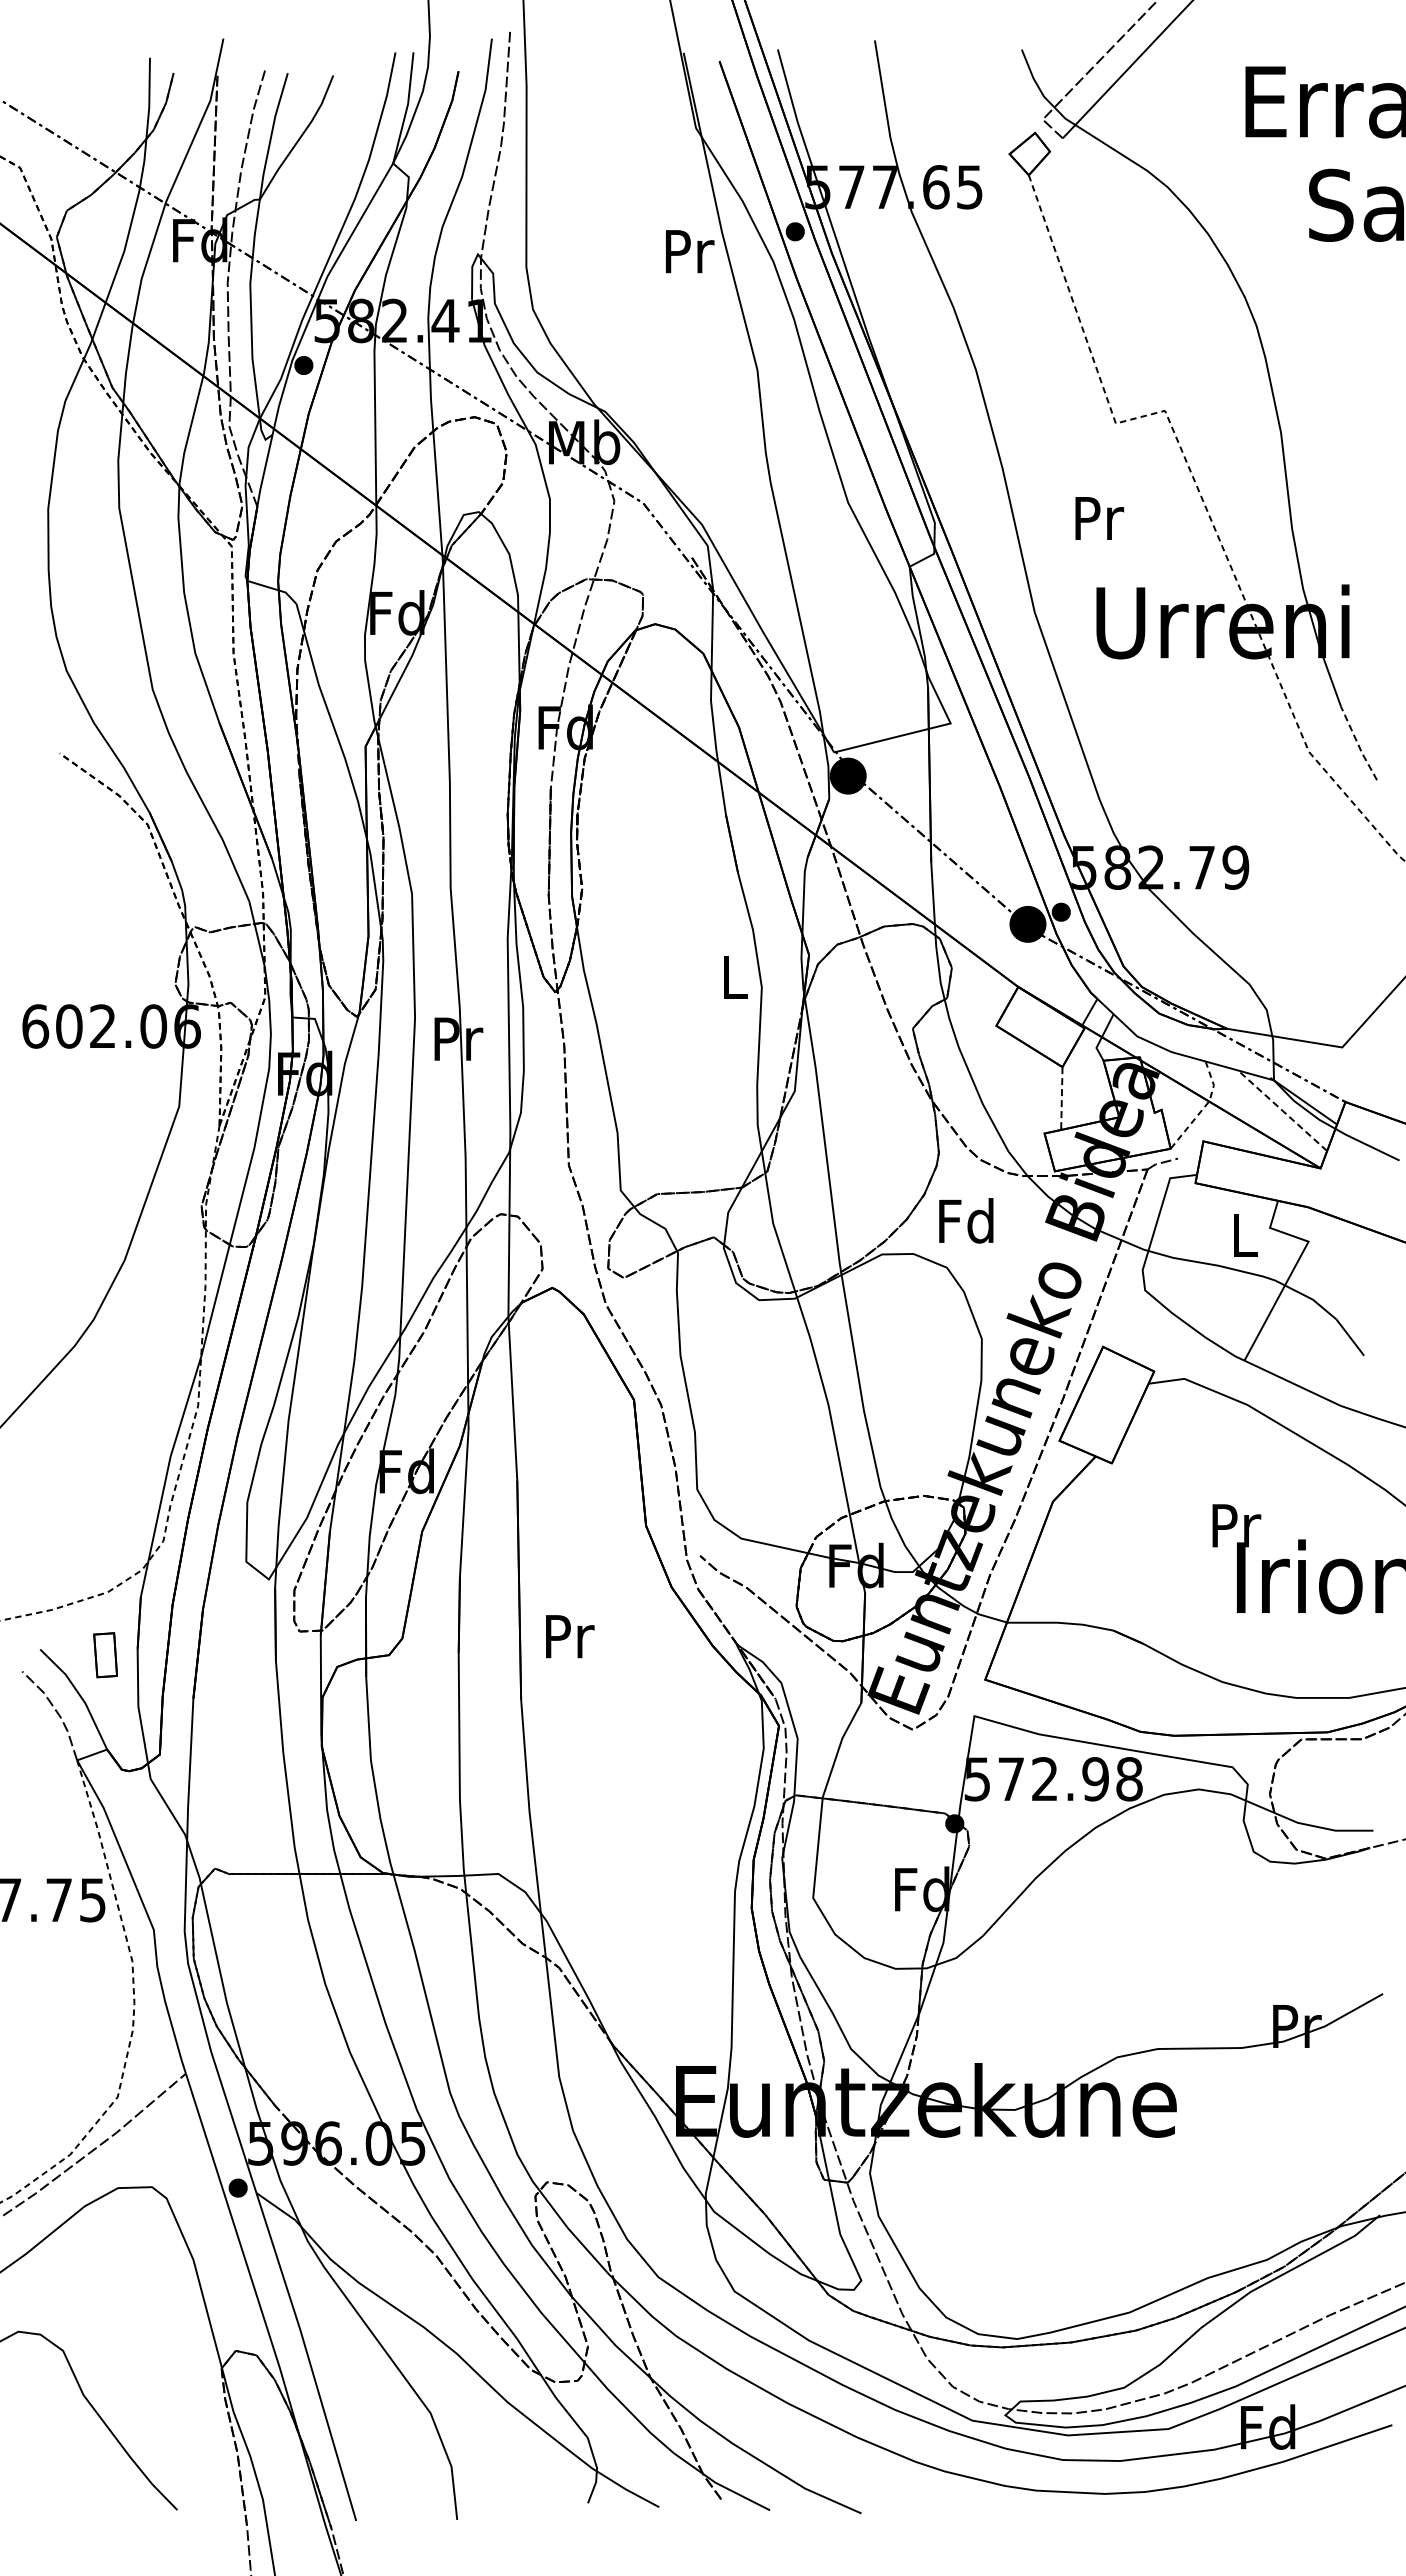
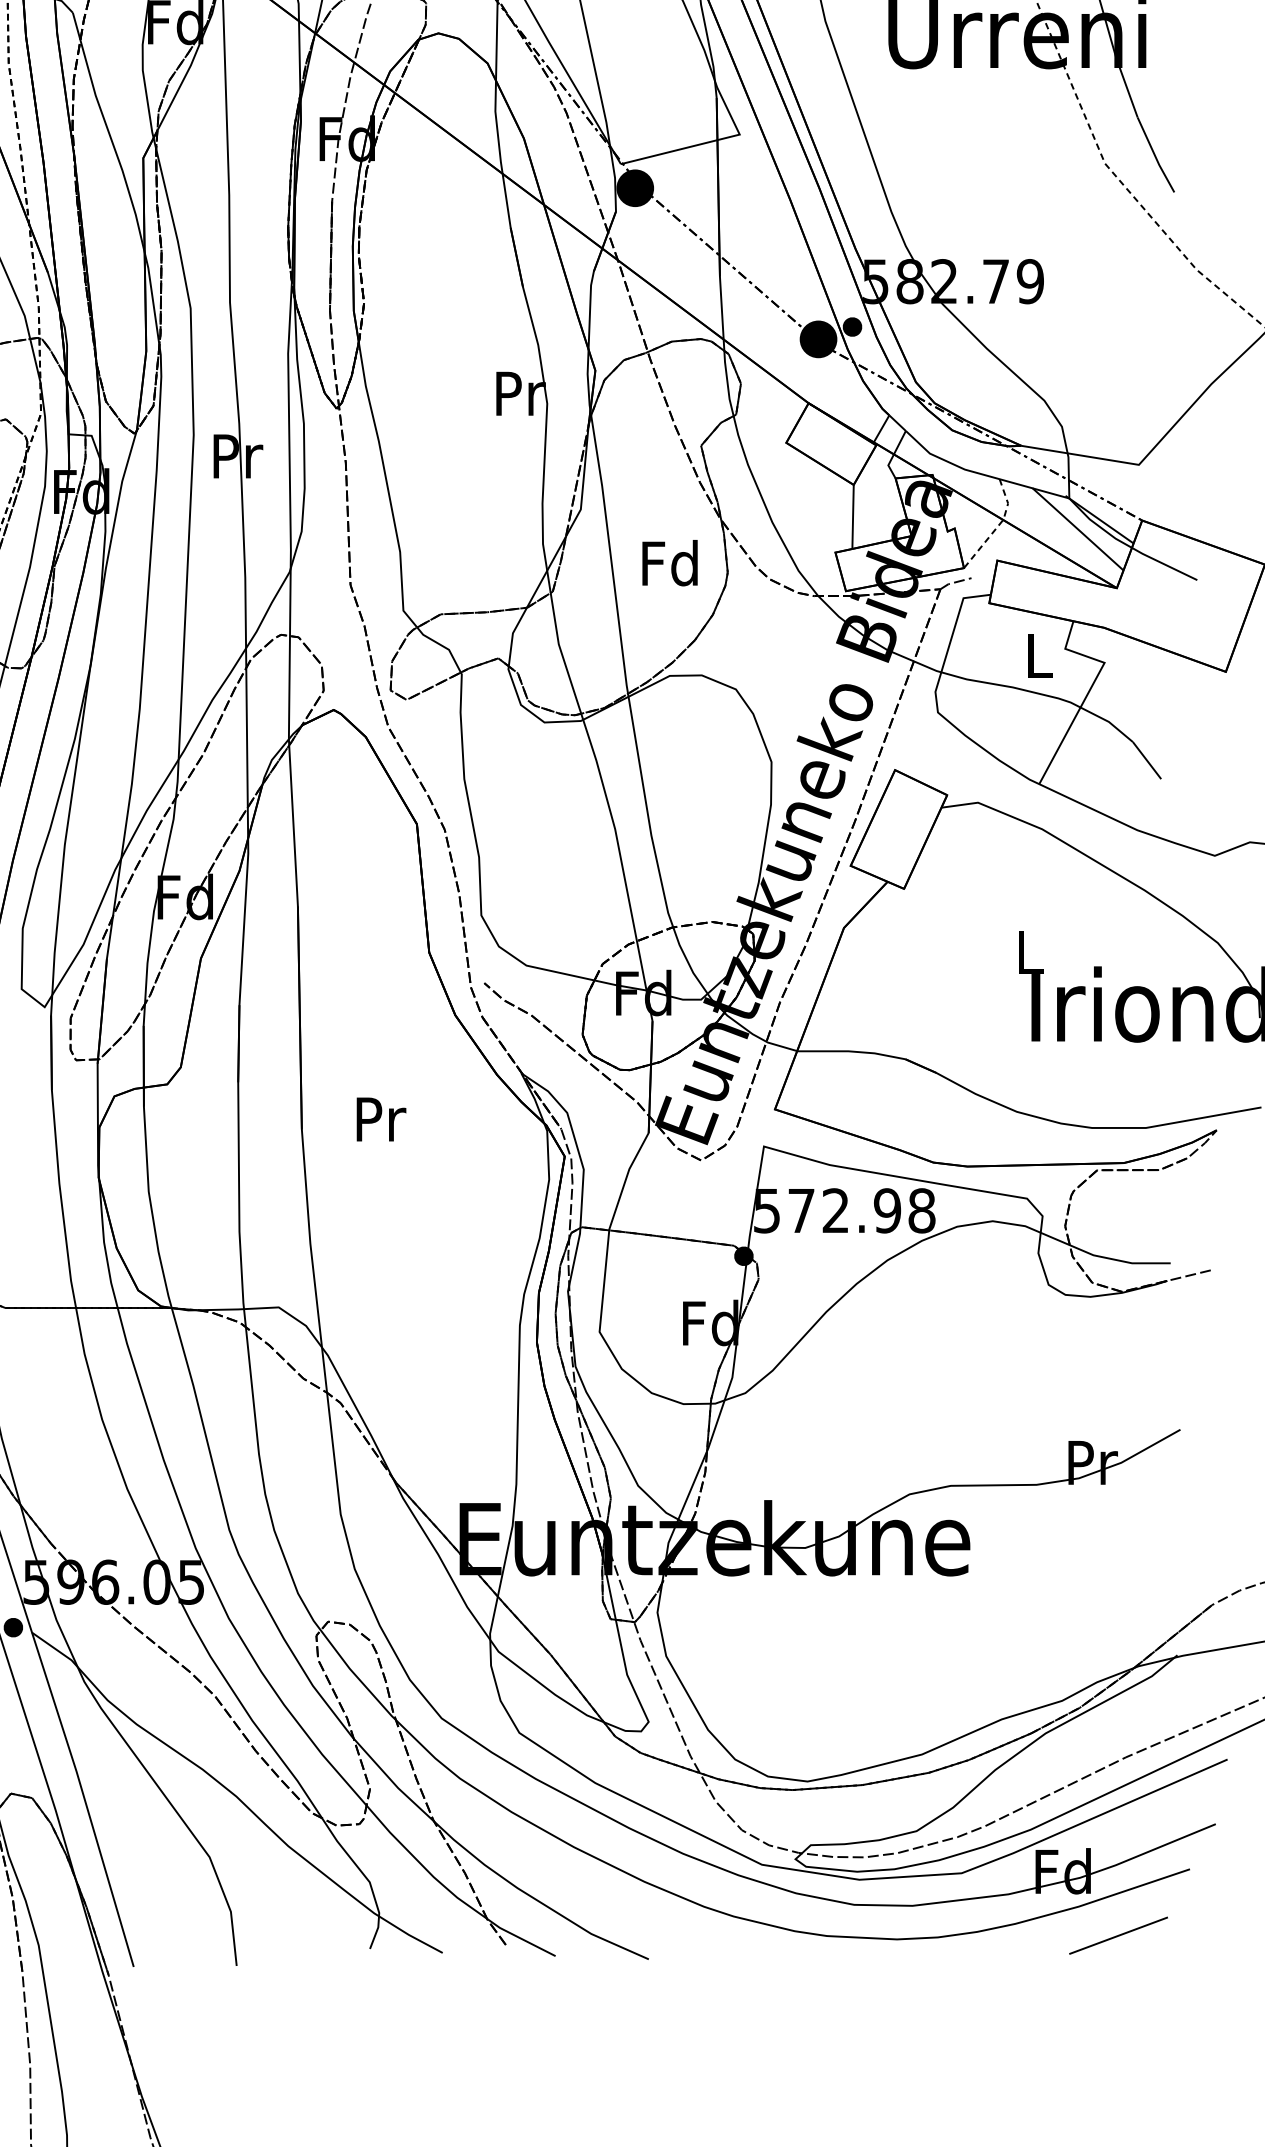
line: (1358, 744) -> (1155, 156), dashed -> solid
text: (736, 977) -> (521, 393), L -> Pr
line: (1061, 1099) -> (852, 517), dashed -> solid
line: (1282, 1110) -> (1077, 529), dashed -> solid
text: (966, 1220) -> (670, 562), moved
text: (1236, 1525) -> (1031, 952), Pr -> L
text: (570, 1636) -> (381, 1119), moved
line: (1321, 2489) -> (1117, 1934), added

